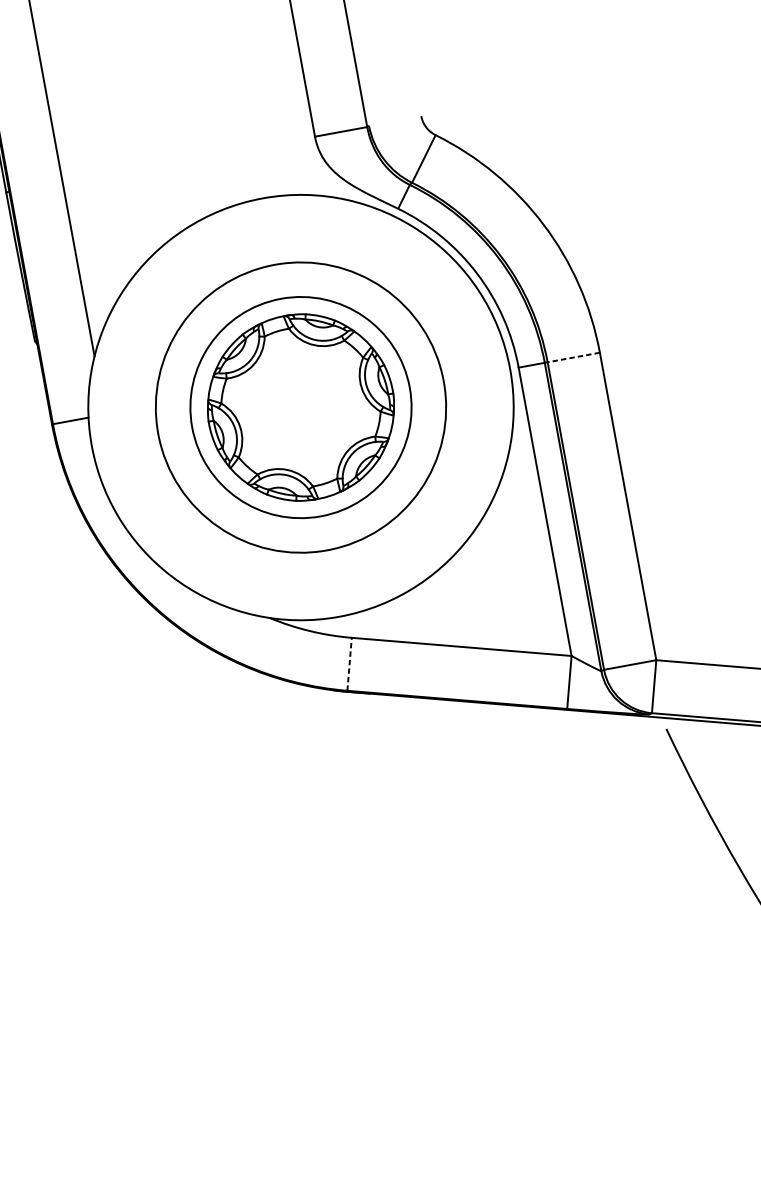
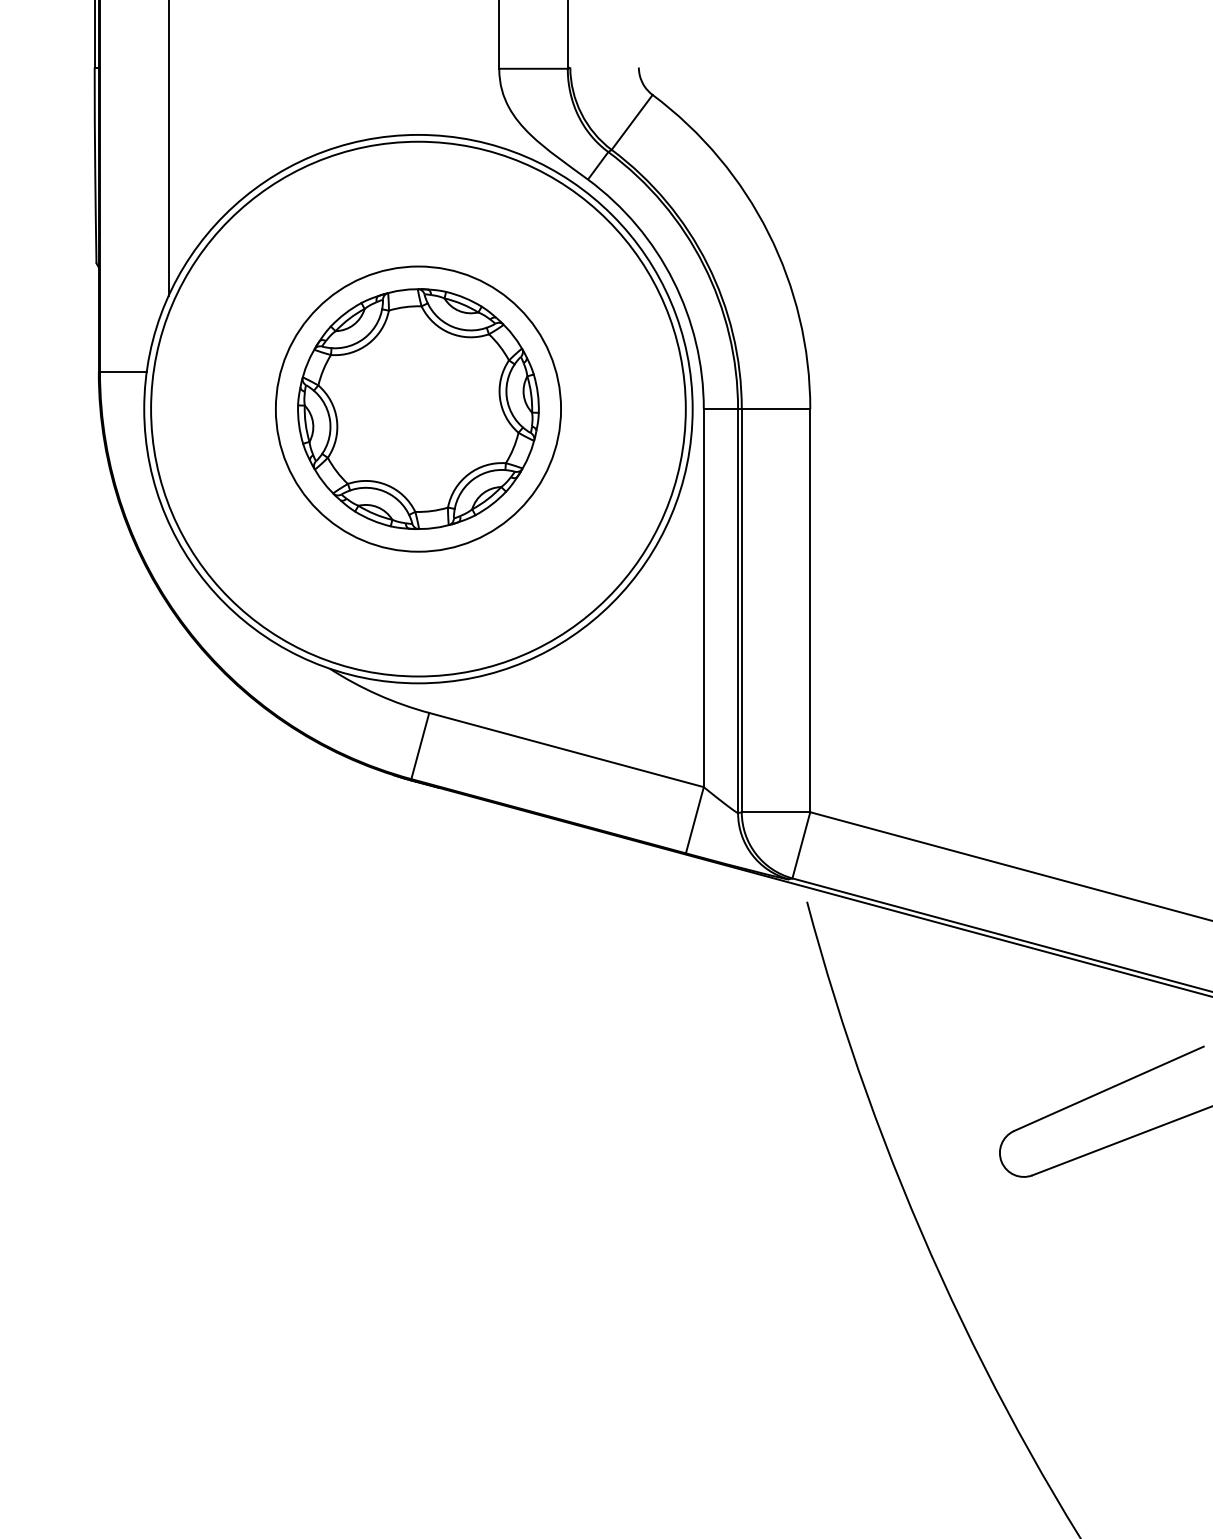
line: (573, 357) -> (775, 409), dashed -> solid
circle: (300, 407) -> (418, 408), size x1.43
line: (349, 663) -> (420, 745), dashed -> solid

